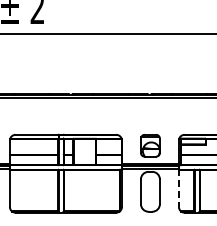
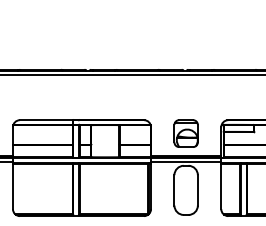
line: (178, 188) -> (220, 186), dashed -> solid

